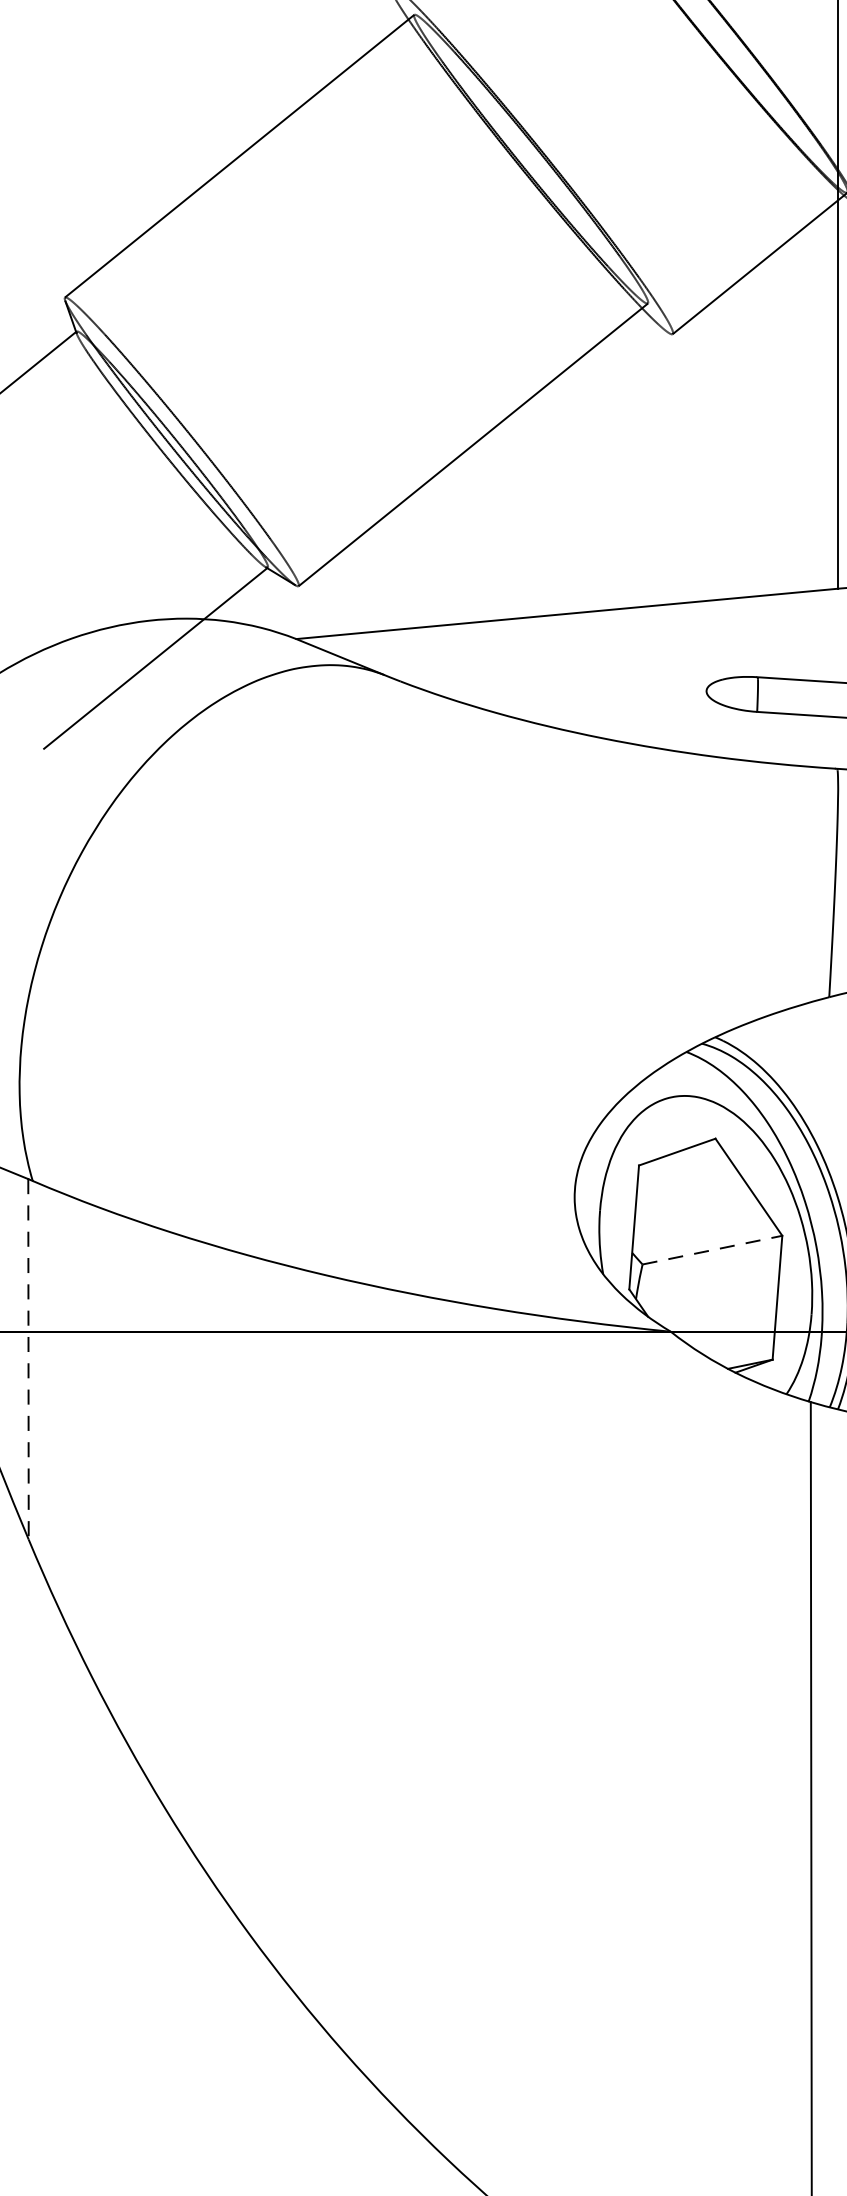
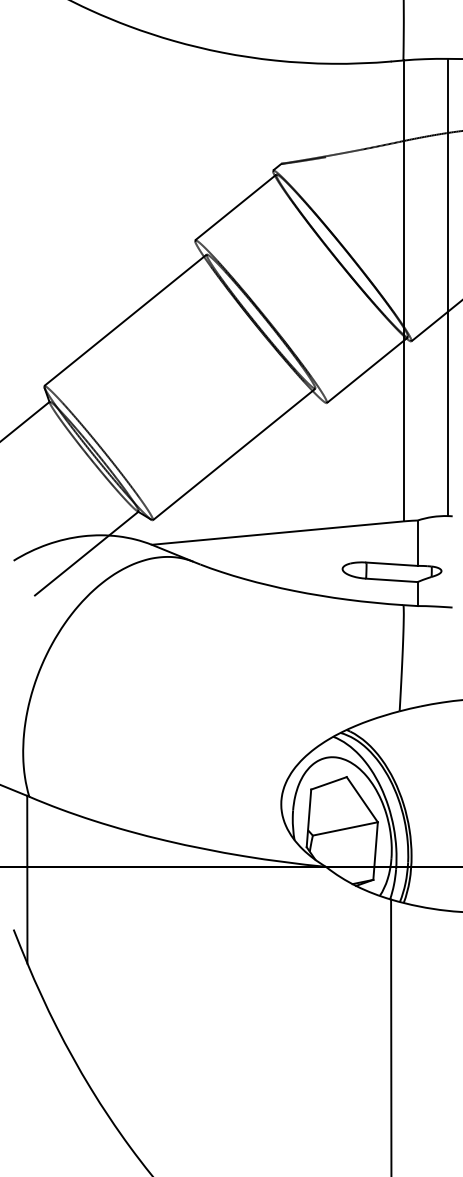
line: (712, 1249) -> (345, 828), dashed -> solid
line: (28, 1358) -> (27, 879), dashed -> solid

